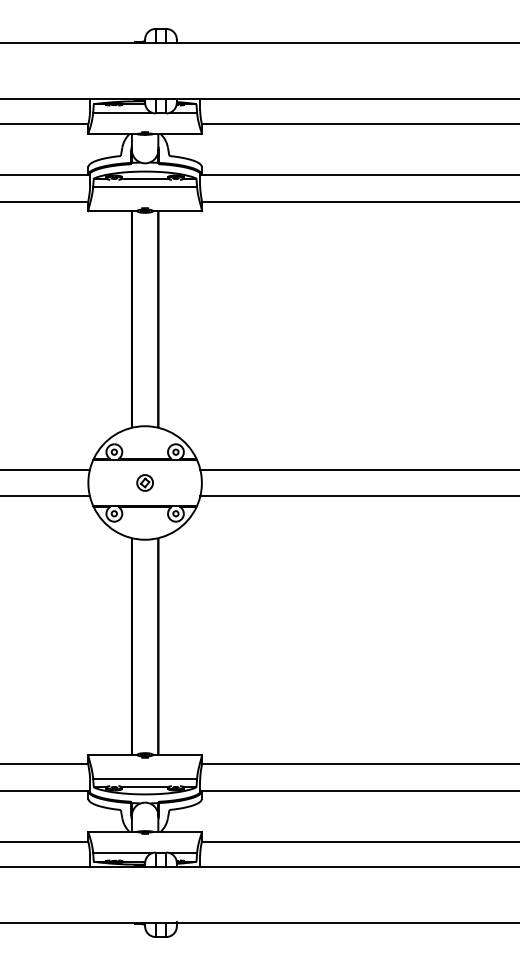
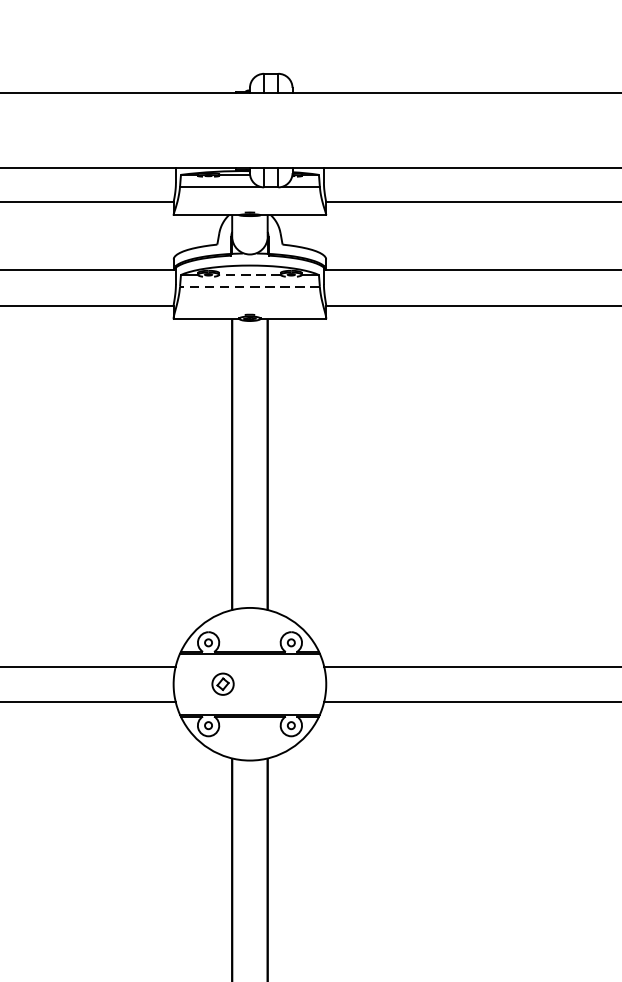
line: (145, 178) -> (250, 274), solid -> dashed
line: (145, 187) -> (250, 286), solid -> dashed
part: (144, 482) -> (222, 683), moved

